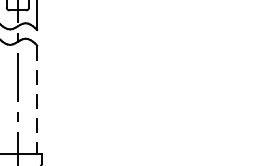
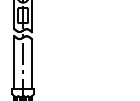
line: (36, 100) -> (31, 64), dashed -> solid

